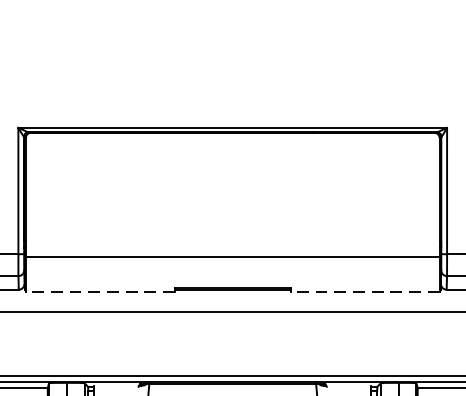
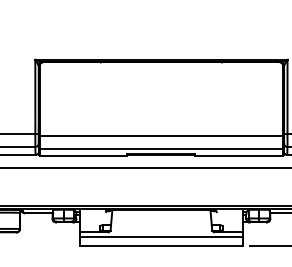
line: (232, 278) -> (161, 148), added
line: (100, 292) -> (83, 156), dashed -> solid
line: (365, 292) -> (239, 156), dashed -> solid

